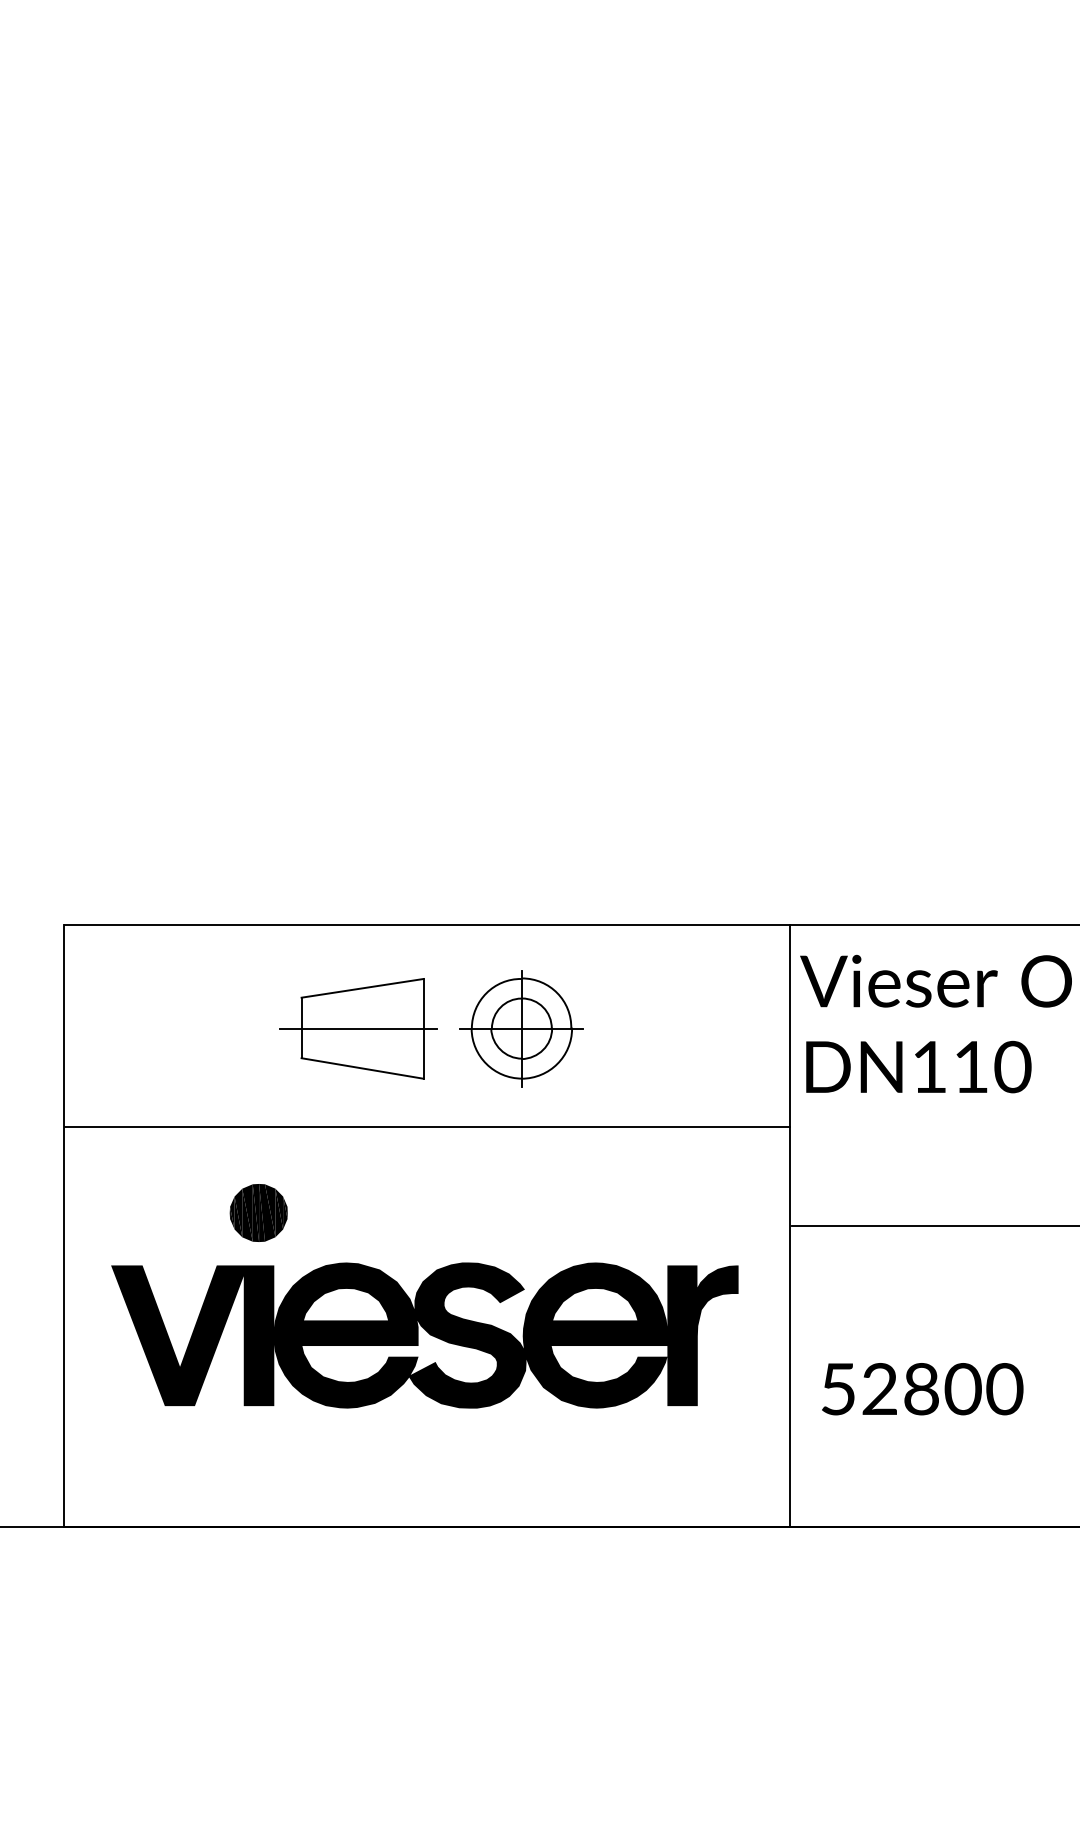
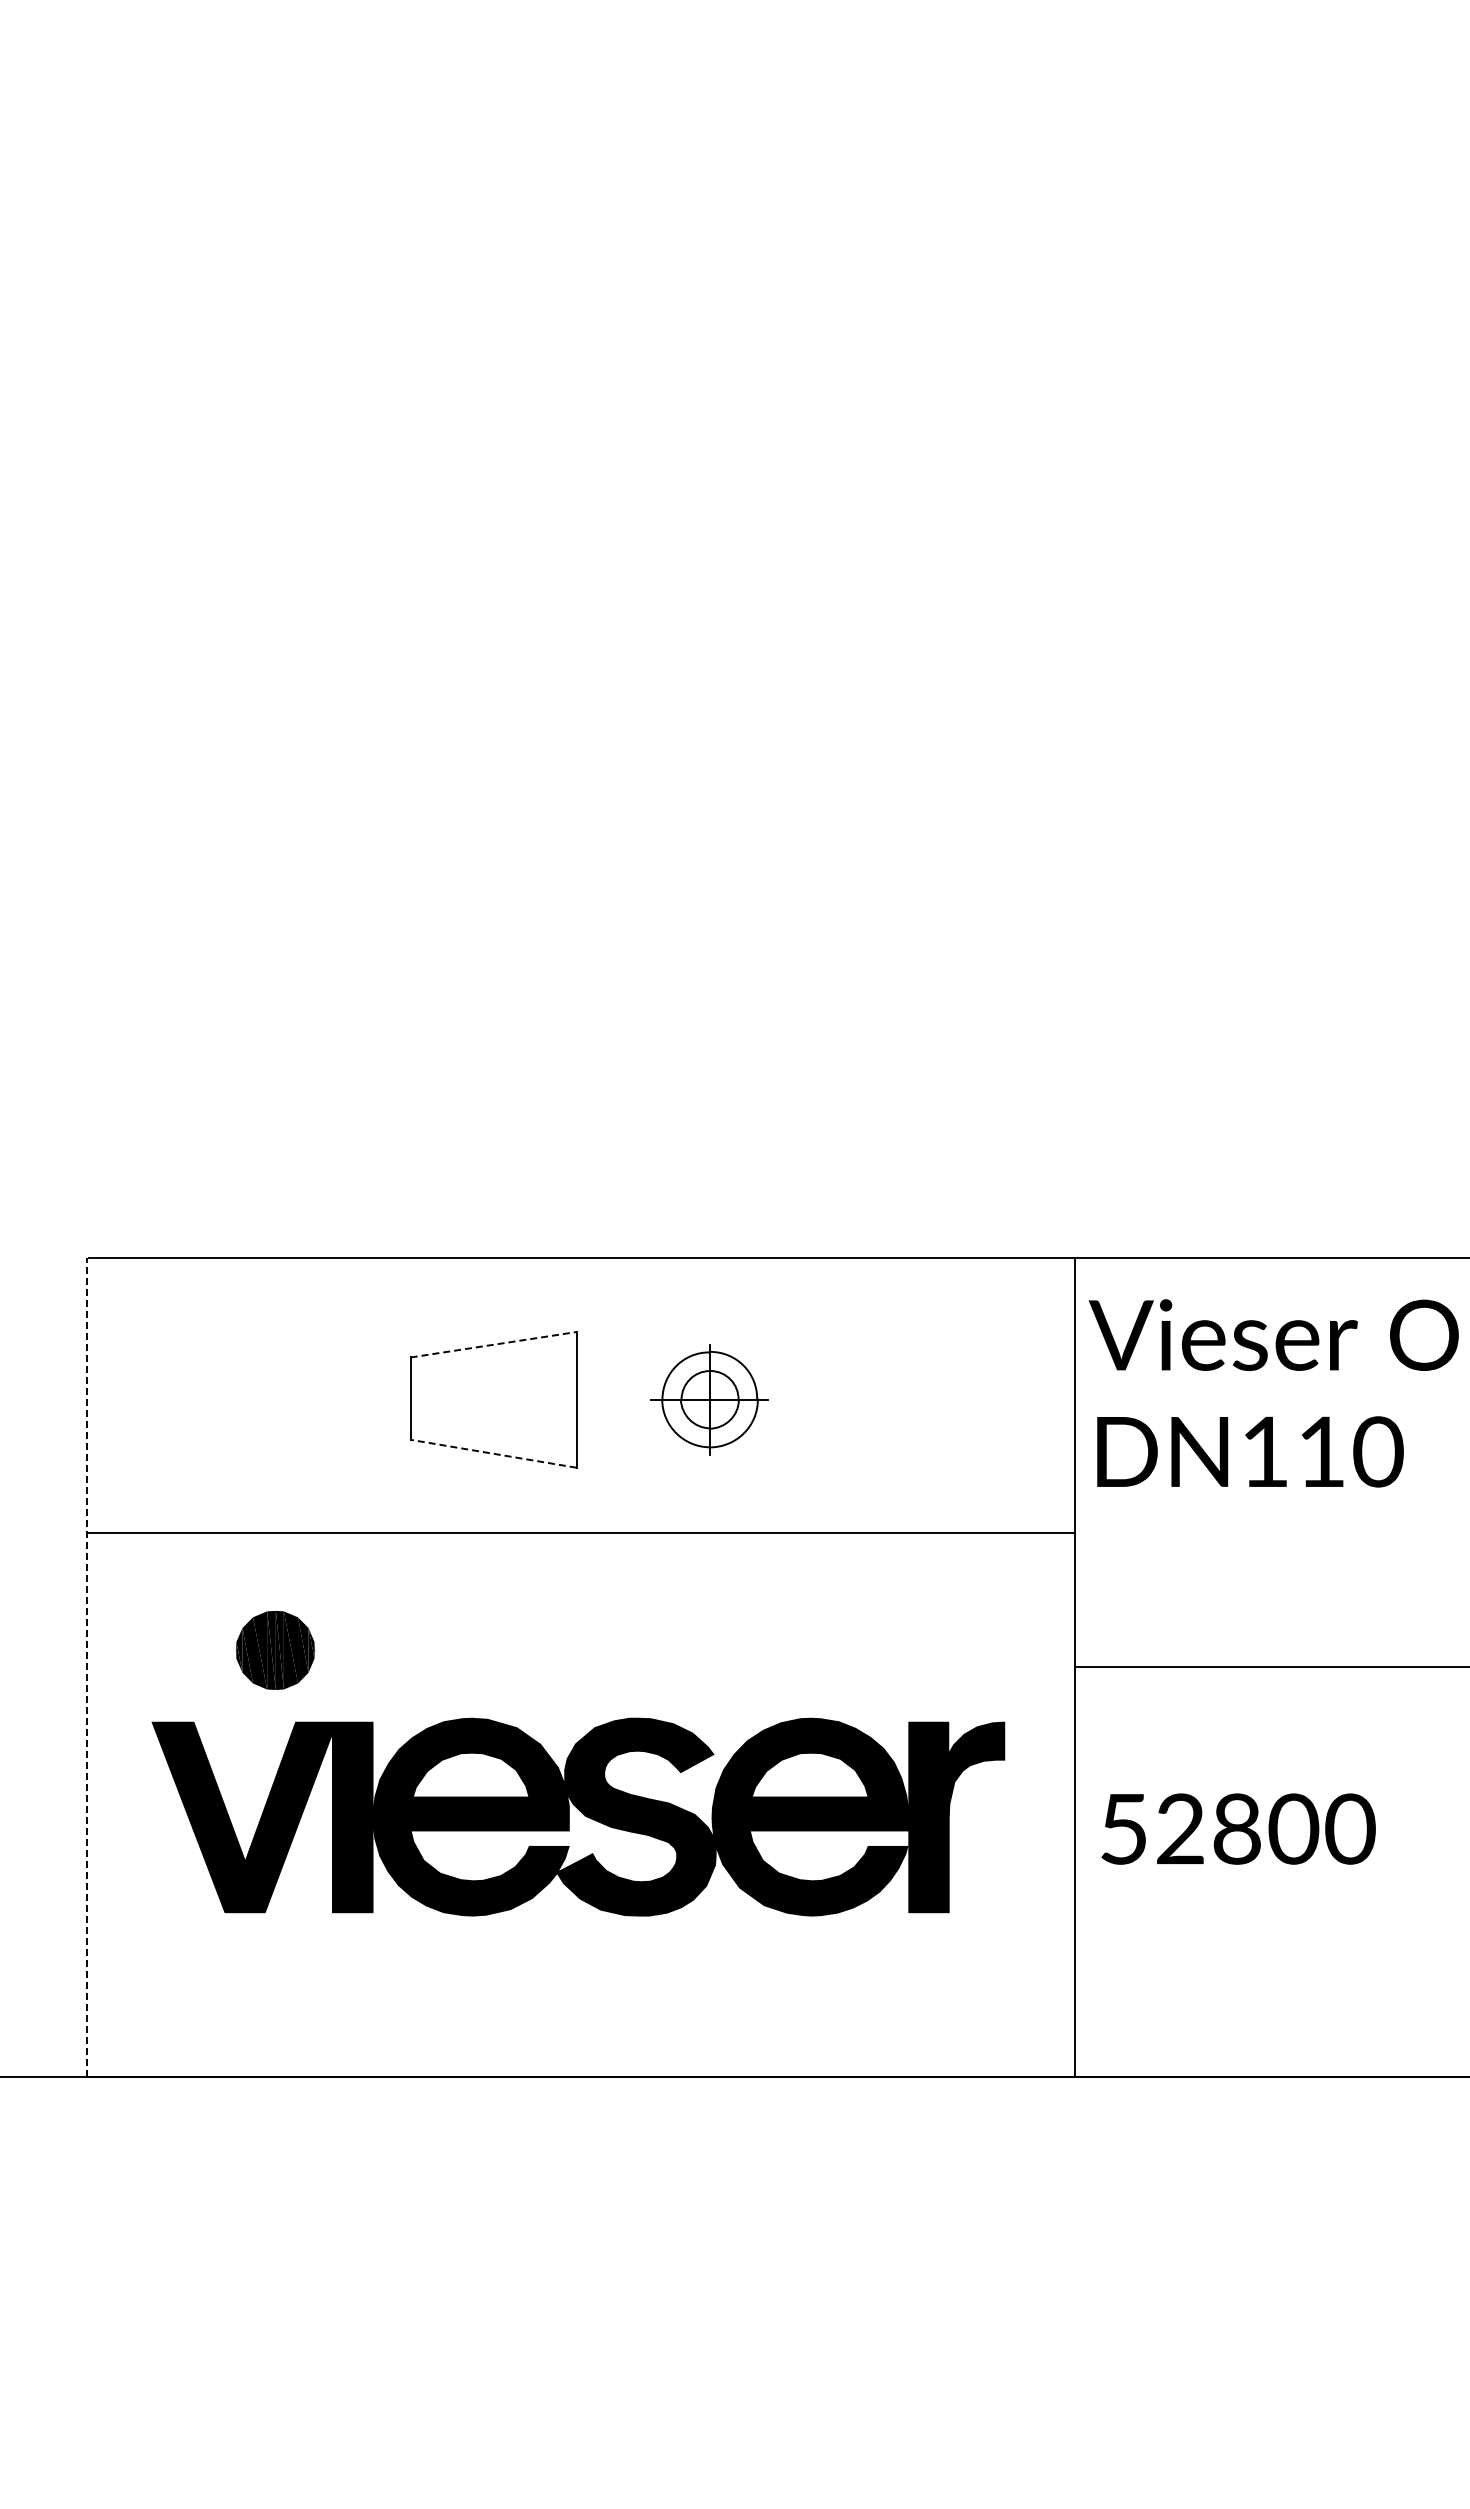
line: (362, 988) -> (493, 1344), solid -> dashed
line: (358, 1028) -> (487, 1399), removed
part: (521, 1028) -> (709, 1399), size x0.7
line: (362, 1068) -> (493, 1453), solid -> dashed
part: (258, 1213) -> (275, 1650), moved
line: (64, 1225) -> (87, 1667), solid -> dashed
text: (922, 1388) -> (1238, 1828), moved

